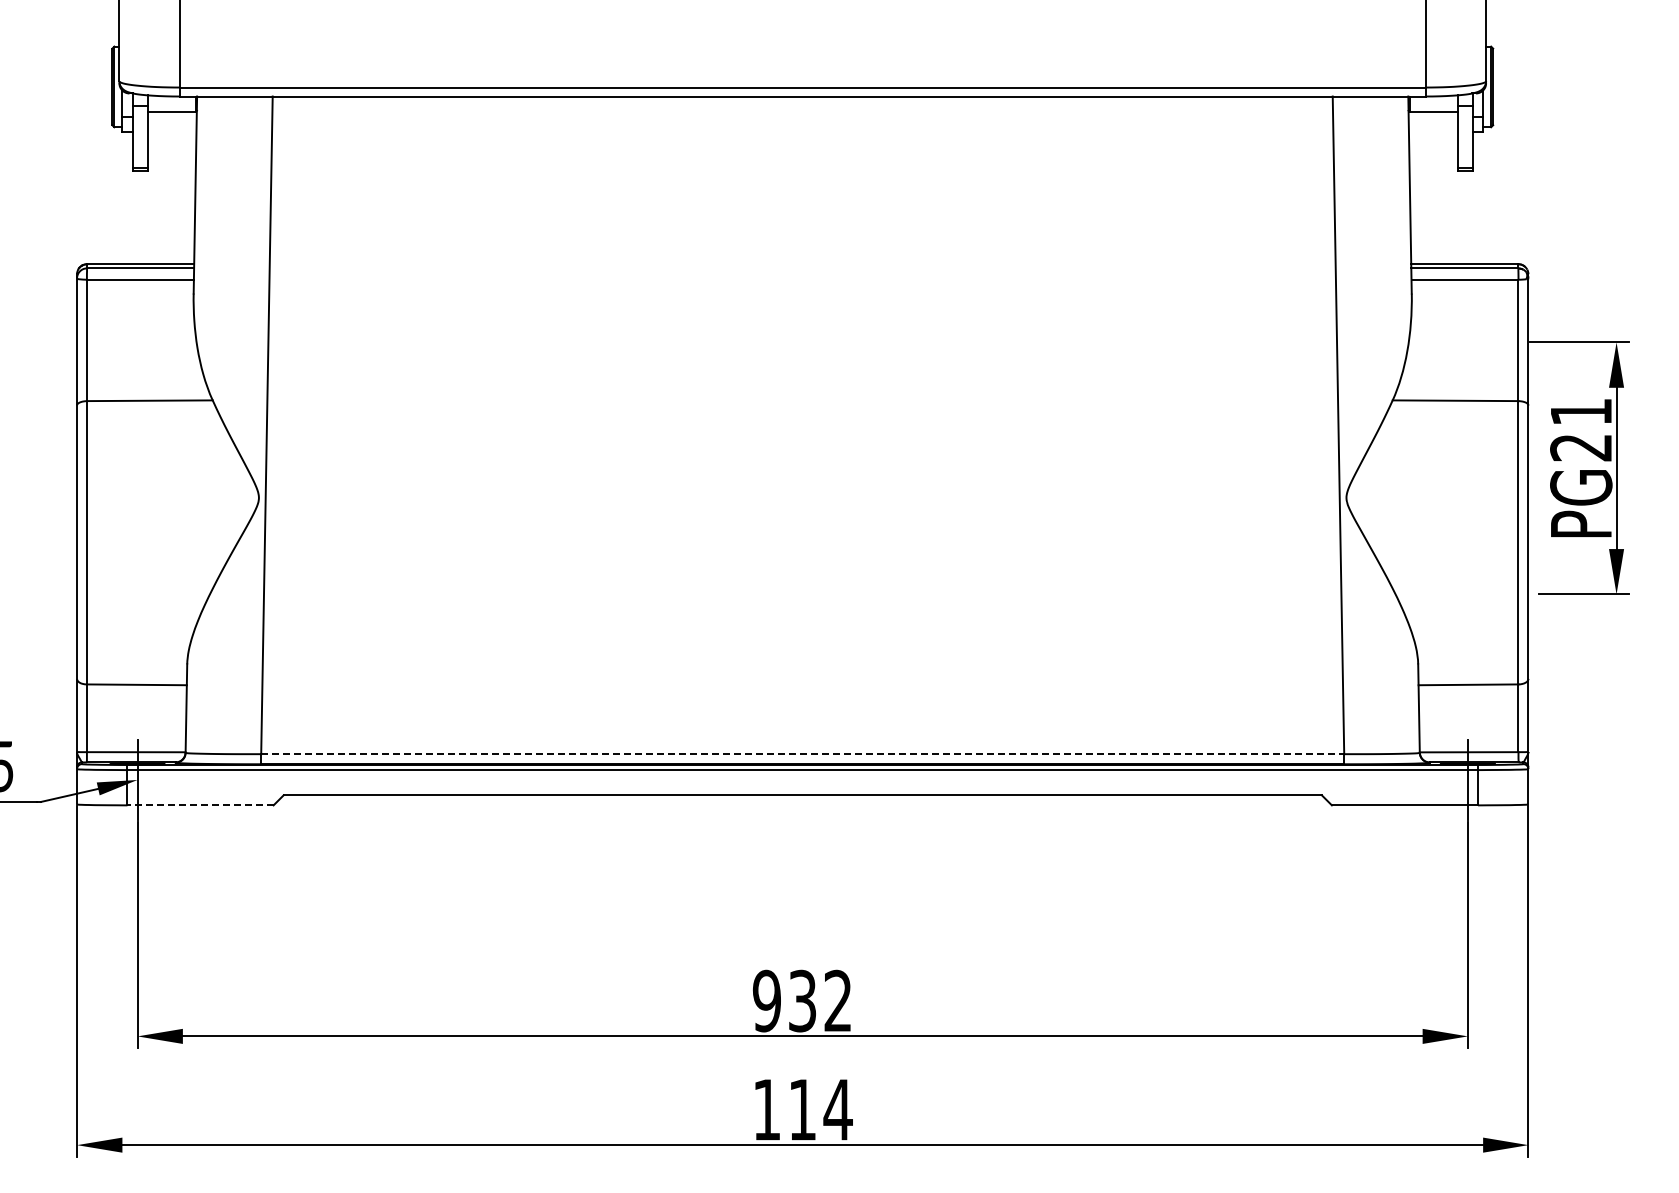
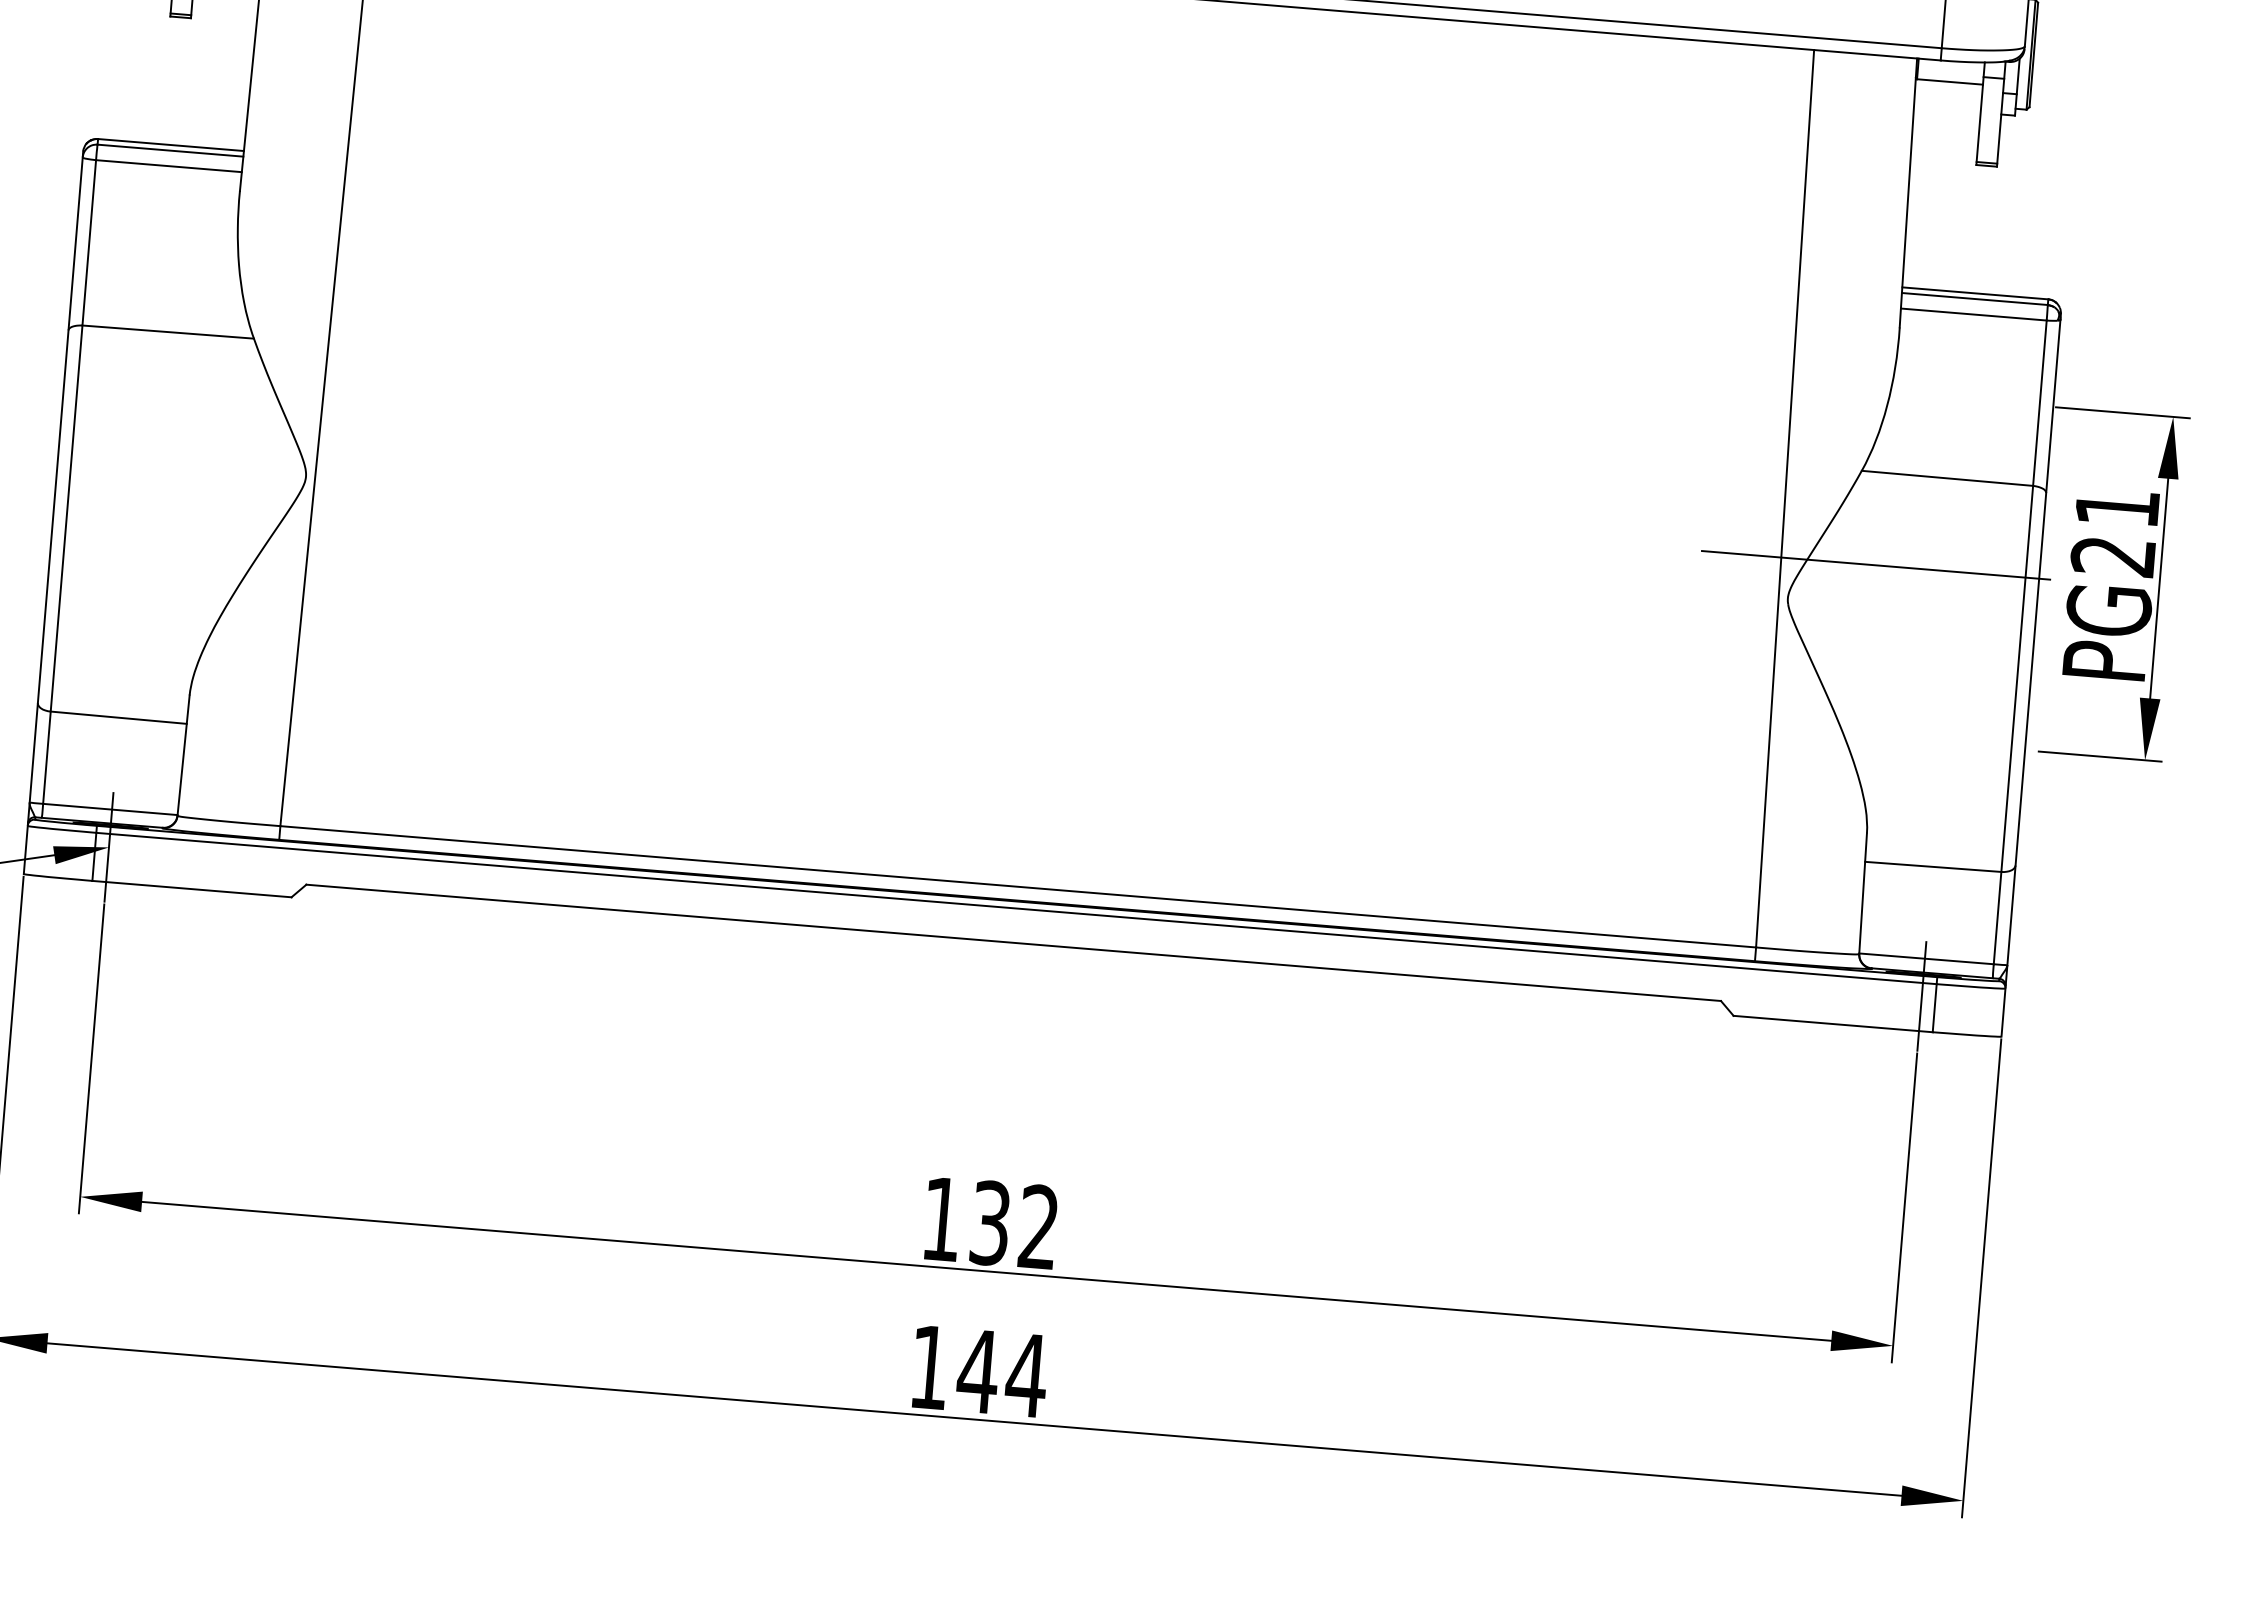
line: (1408, 468) -> (1875, 565), added
line: (802, 754) -> (1017, 887), dashed -> solid
line: (200, 805) -> (191, 889), dashed -> solid
text: (766, 1000) -> (941, 1218), 932 -> 132
text: (802, 1109) -> (978, 1370), 114 -> 144

